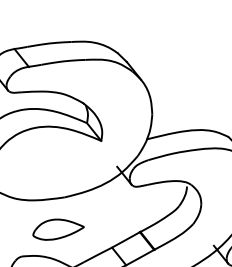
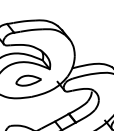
part: (57, 229) -> (28, 80), moved

